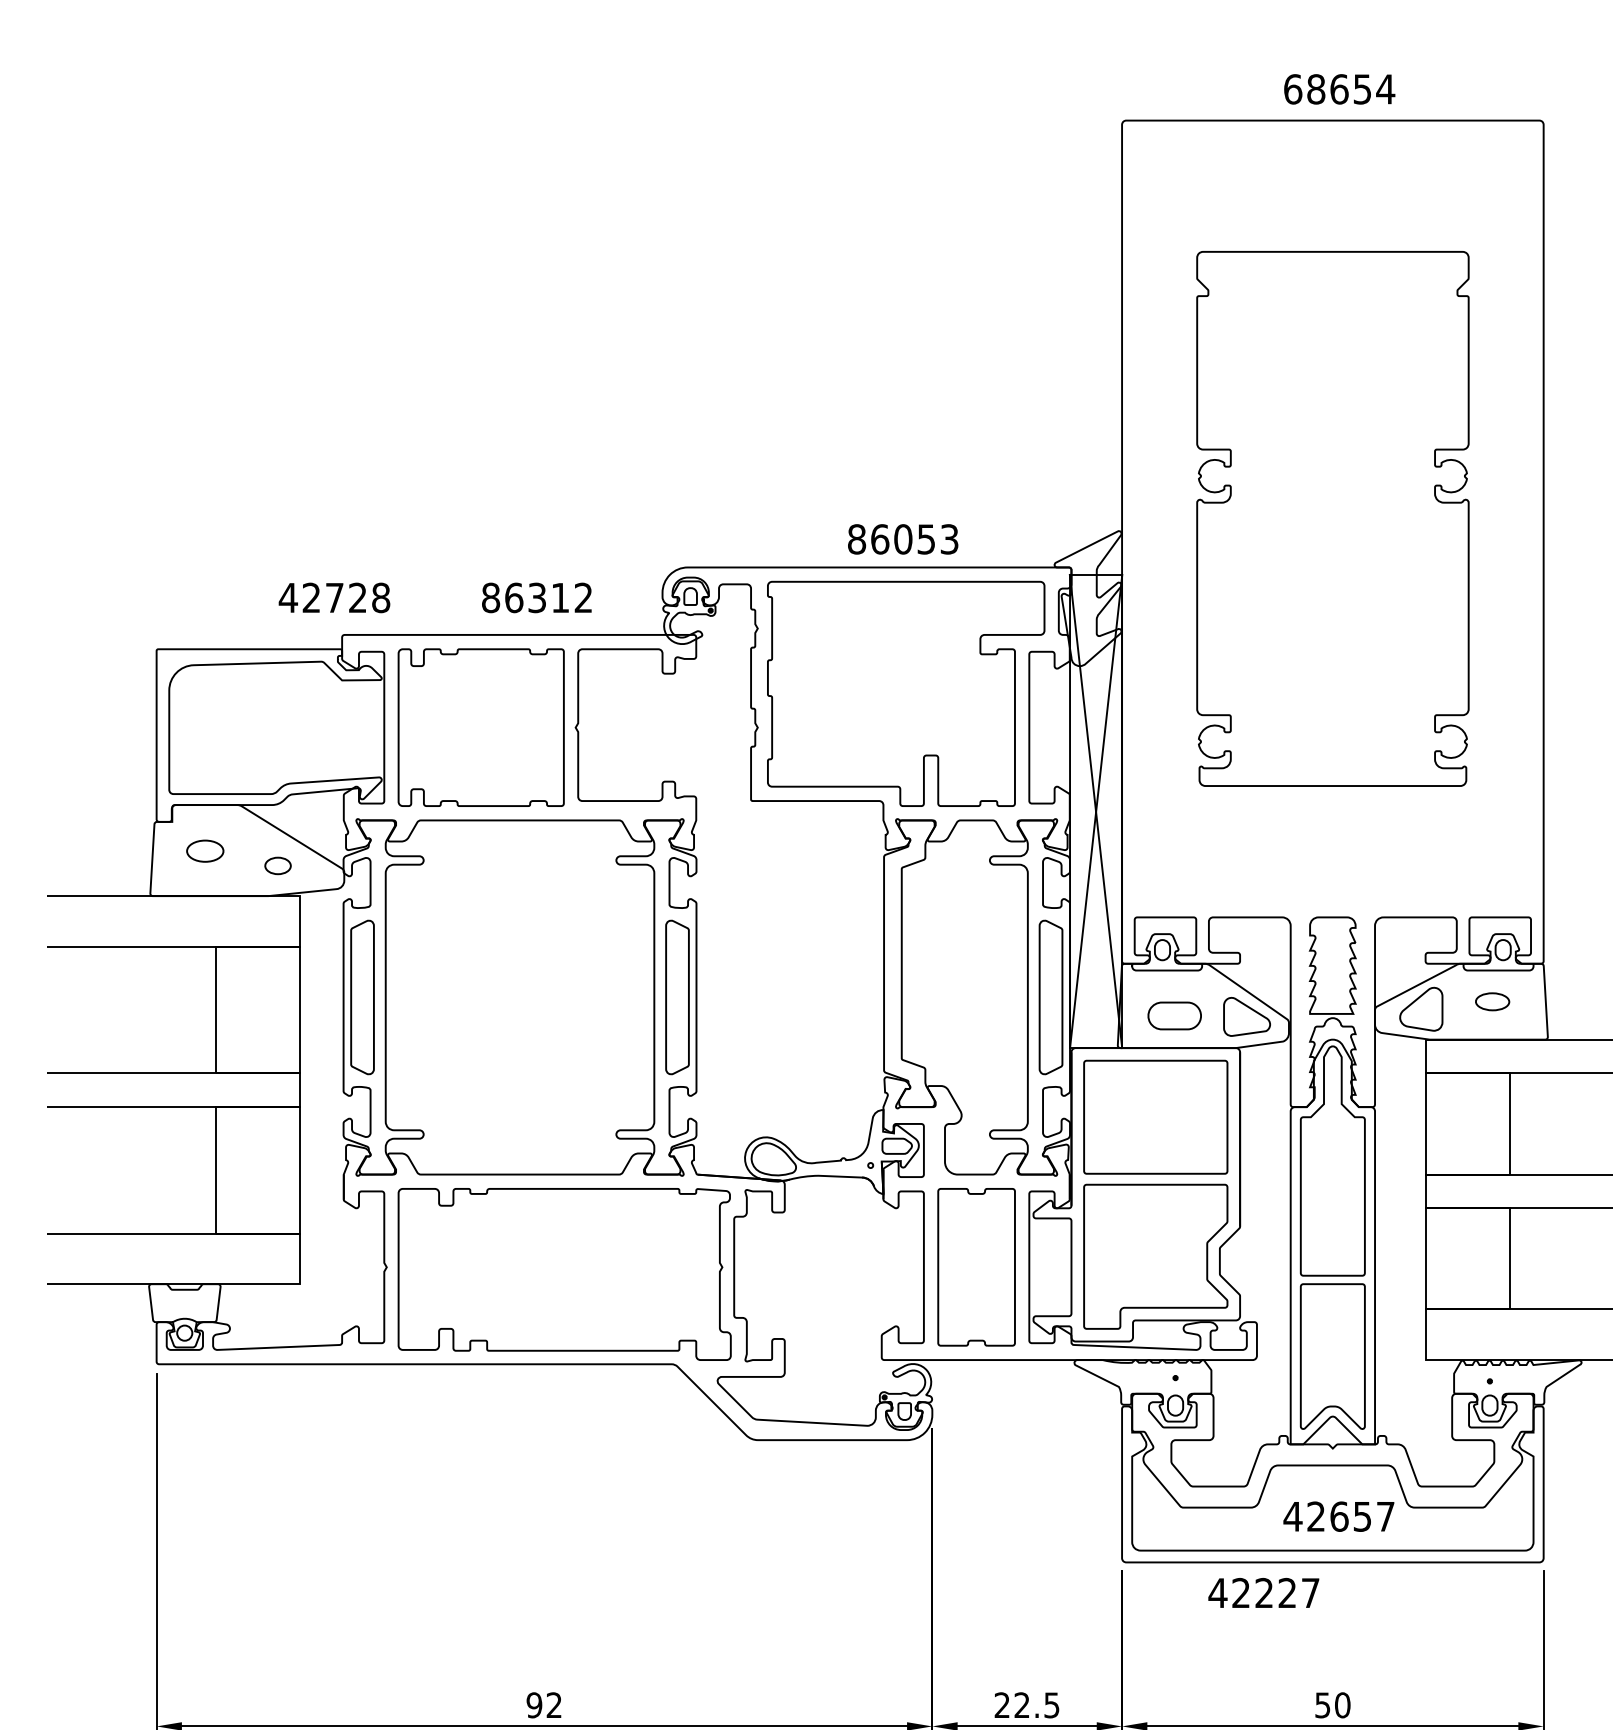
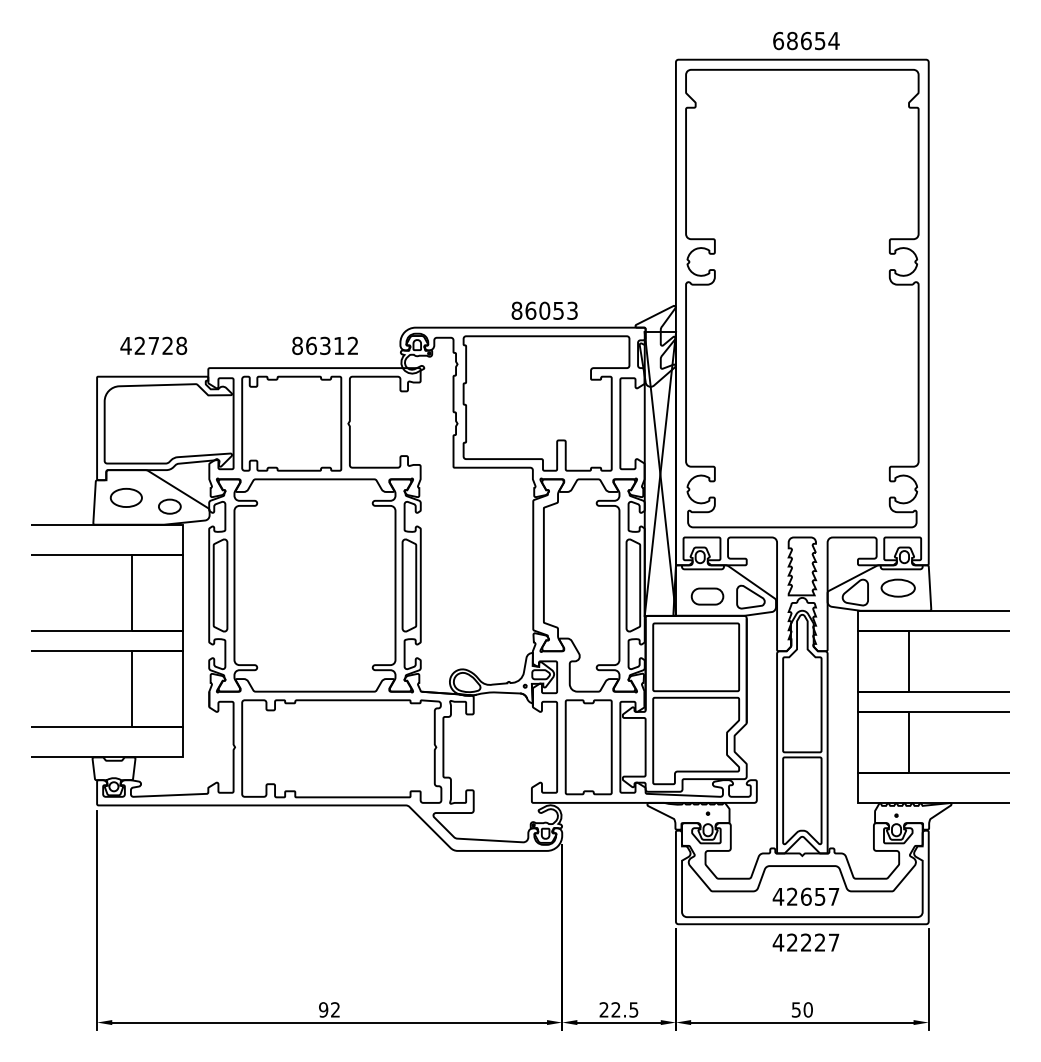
part: (1333, 518) -> (802, 298), size x1.43
text: (334, 597) -> (153, 345), moved
part: (204, 850) -> (125, 497), size x1.43
part: (277, 865) -> (169, 506), size x1.43
part: (1491, 1000) -> (897, 587), size x1.67
text: (1263, 1592) -> (805, 942), moved

